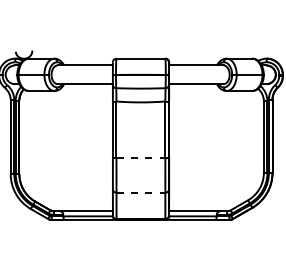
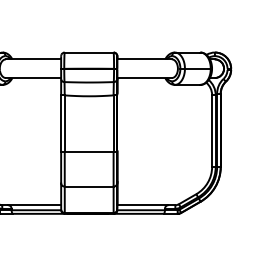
line: (141, 157) -> (89, 151), dashed -> solid
line: (141, 192) -> (89, 186), dashed -> solid

